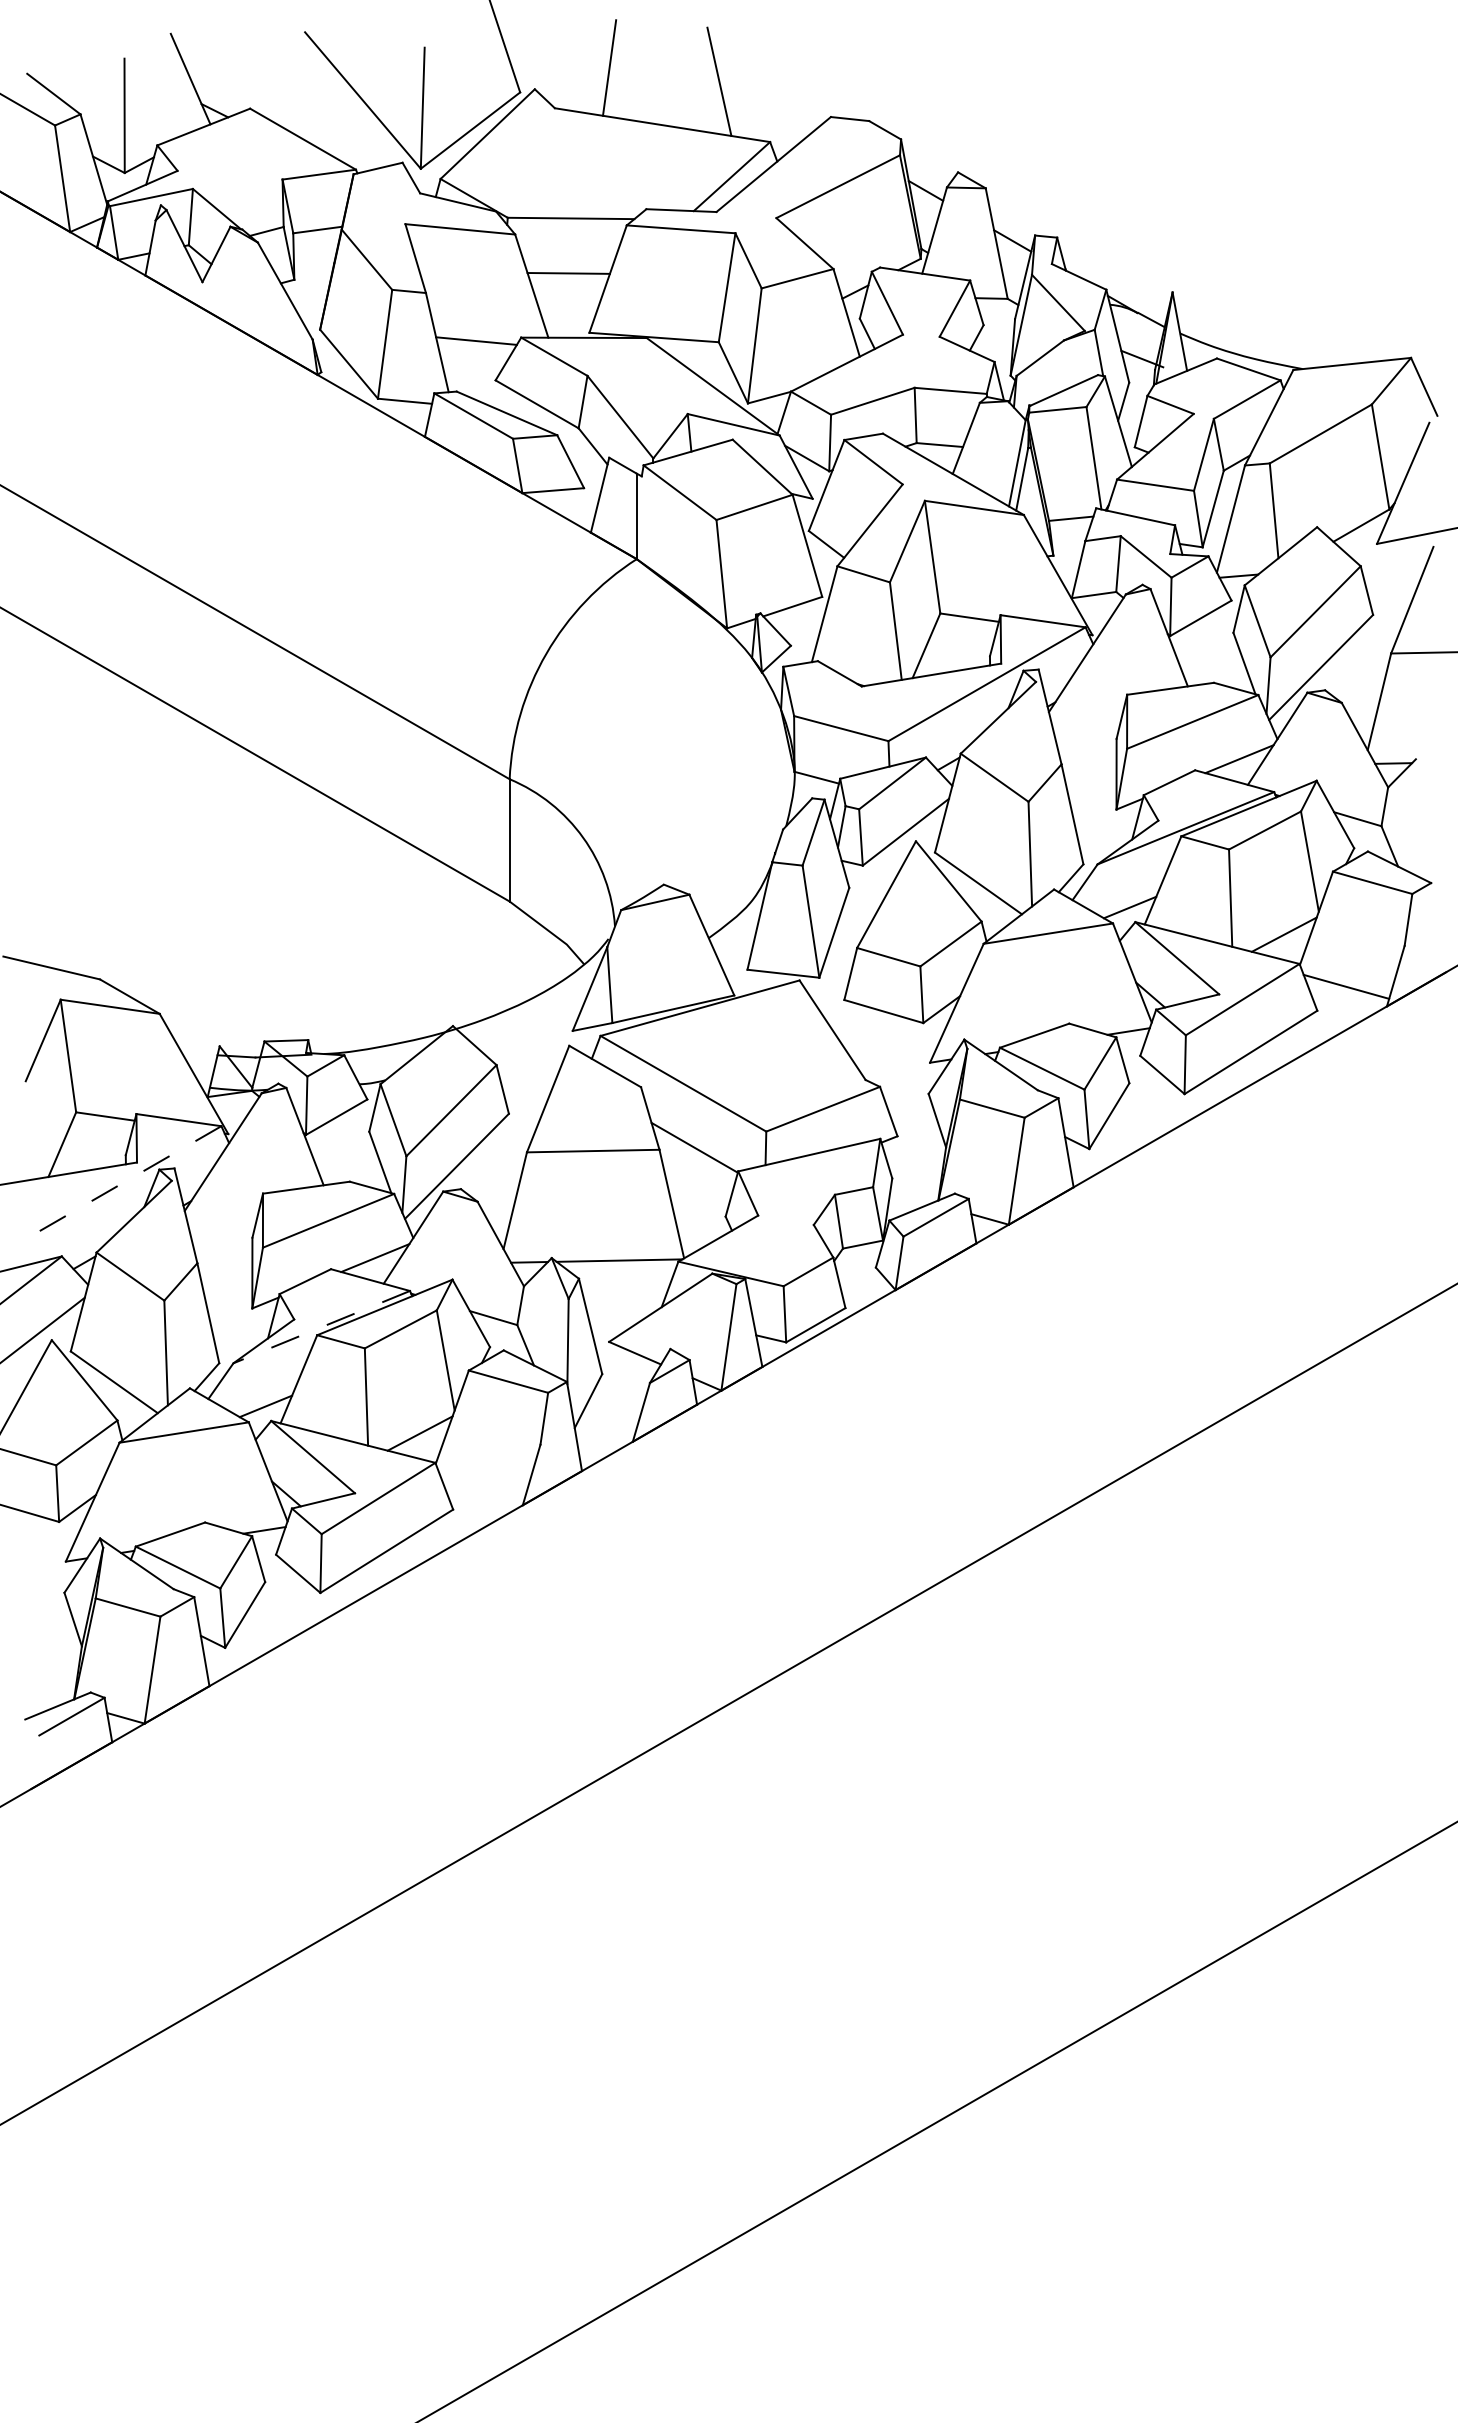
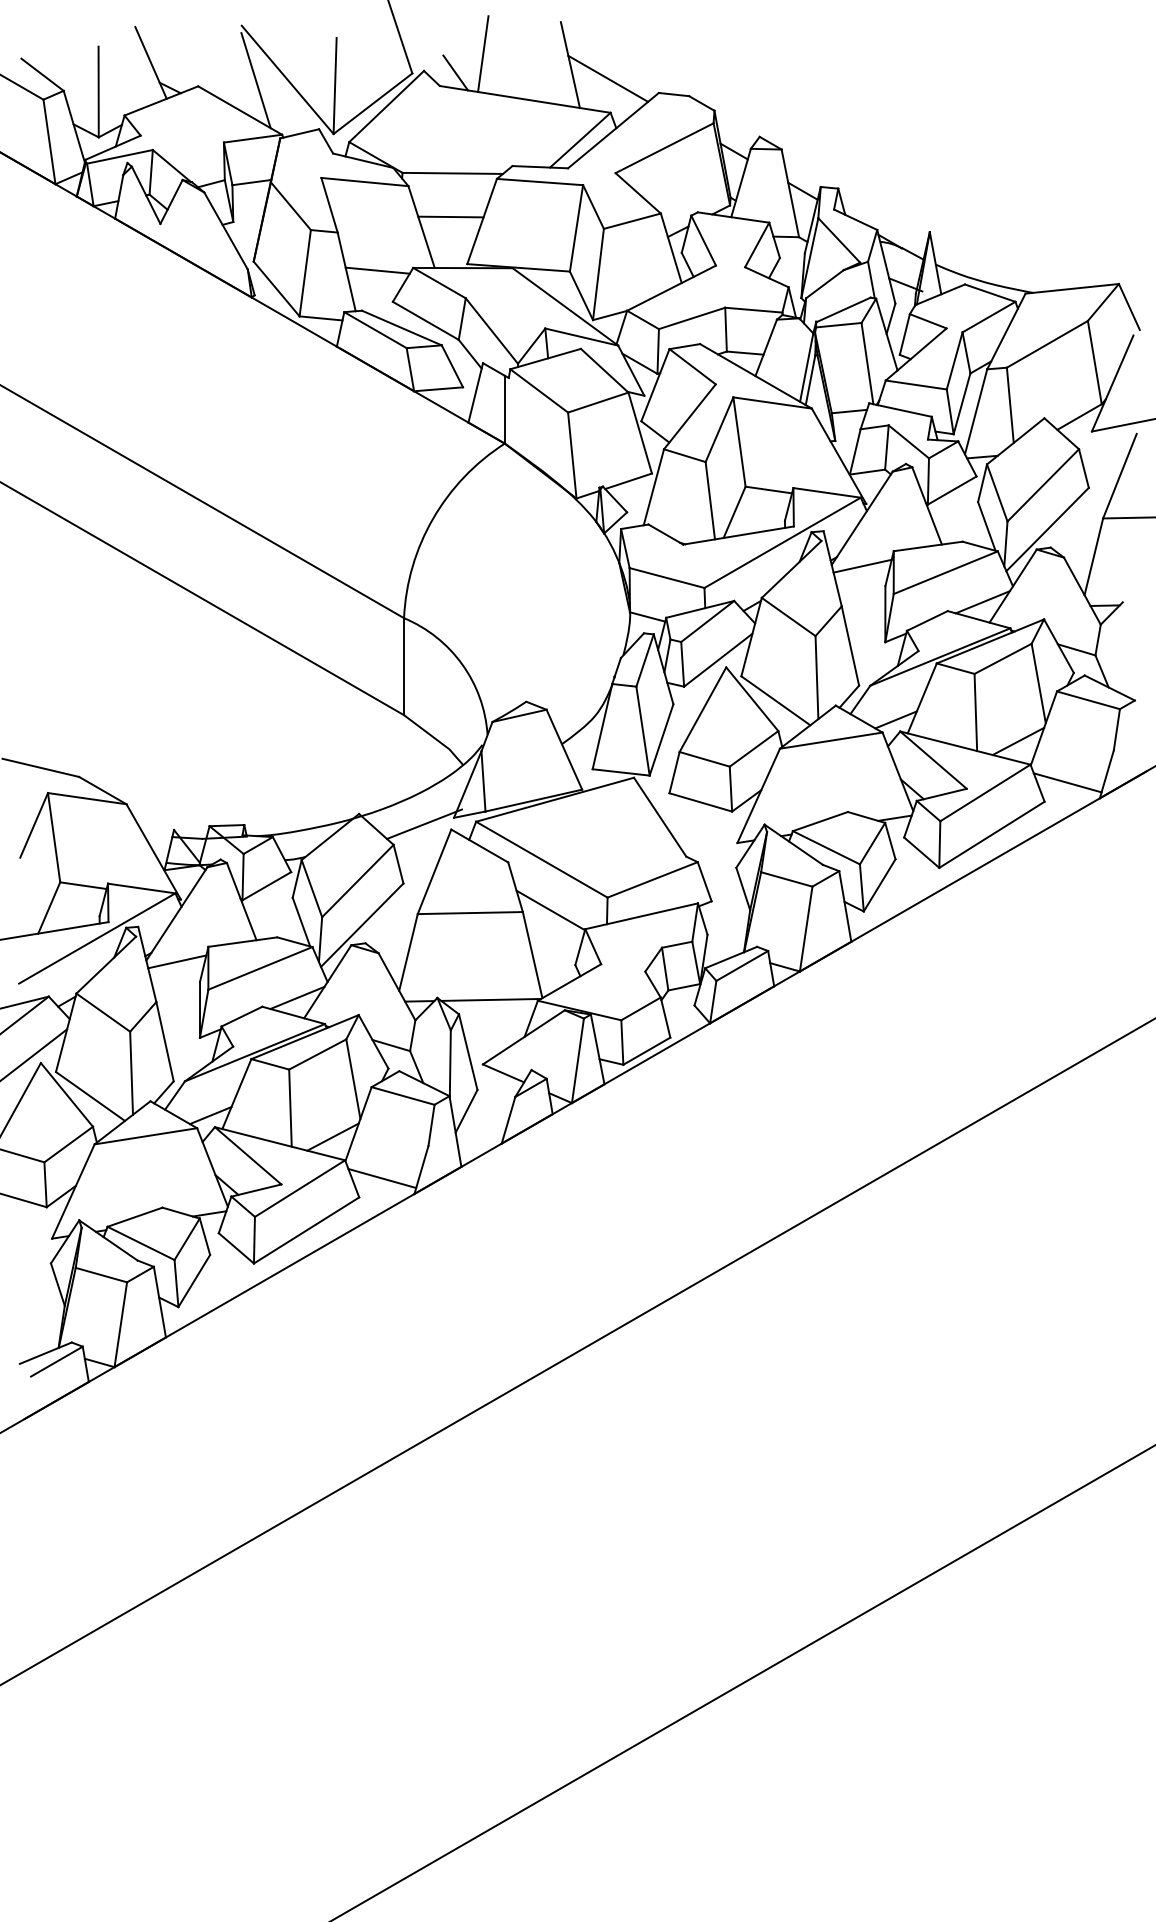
line: (574, 91) -> (455, 72), added
line: (766, 99) -> (607, 79), added
line: (322, 101) -> (255, 80), added
line: (1087, 713) -> (862, 566), added
line: (535, 1038) -> (424, 823), added
line: (122, 1183) -> (96, 938), dashed -> solid
line: (223, 1212) -> (177, 961), added
line: (321, 1327) -> (254, 1052), dashed -> solid
line: (482, 1485) -> (382, 1178), added

